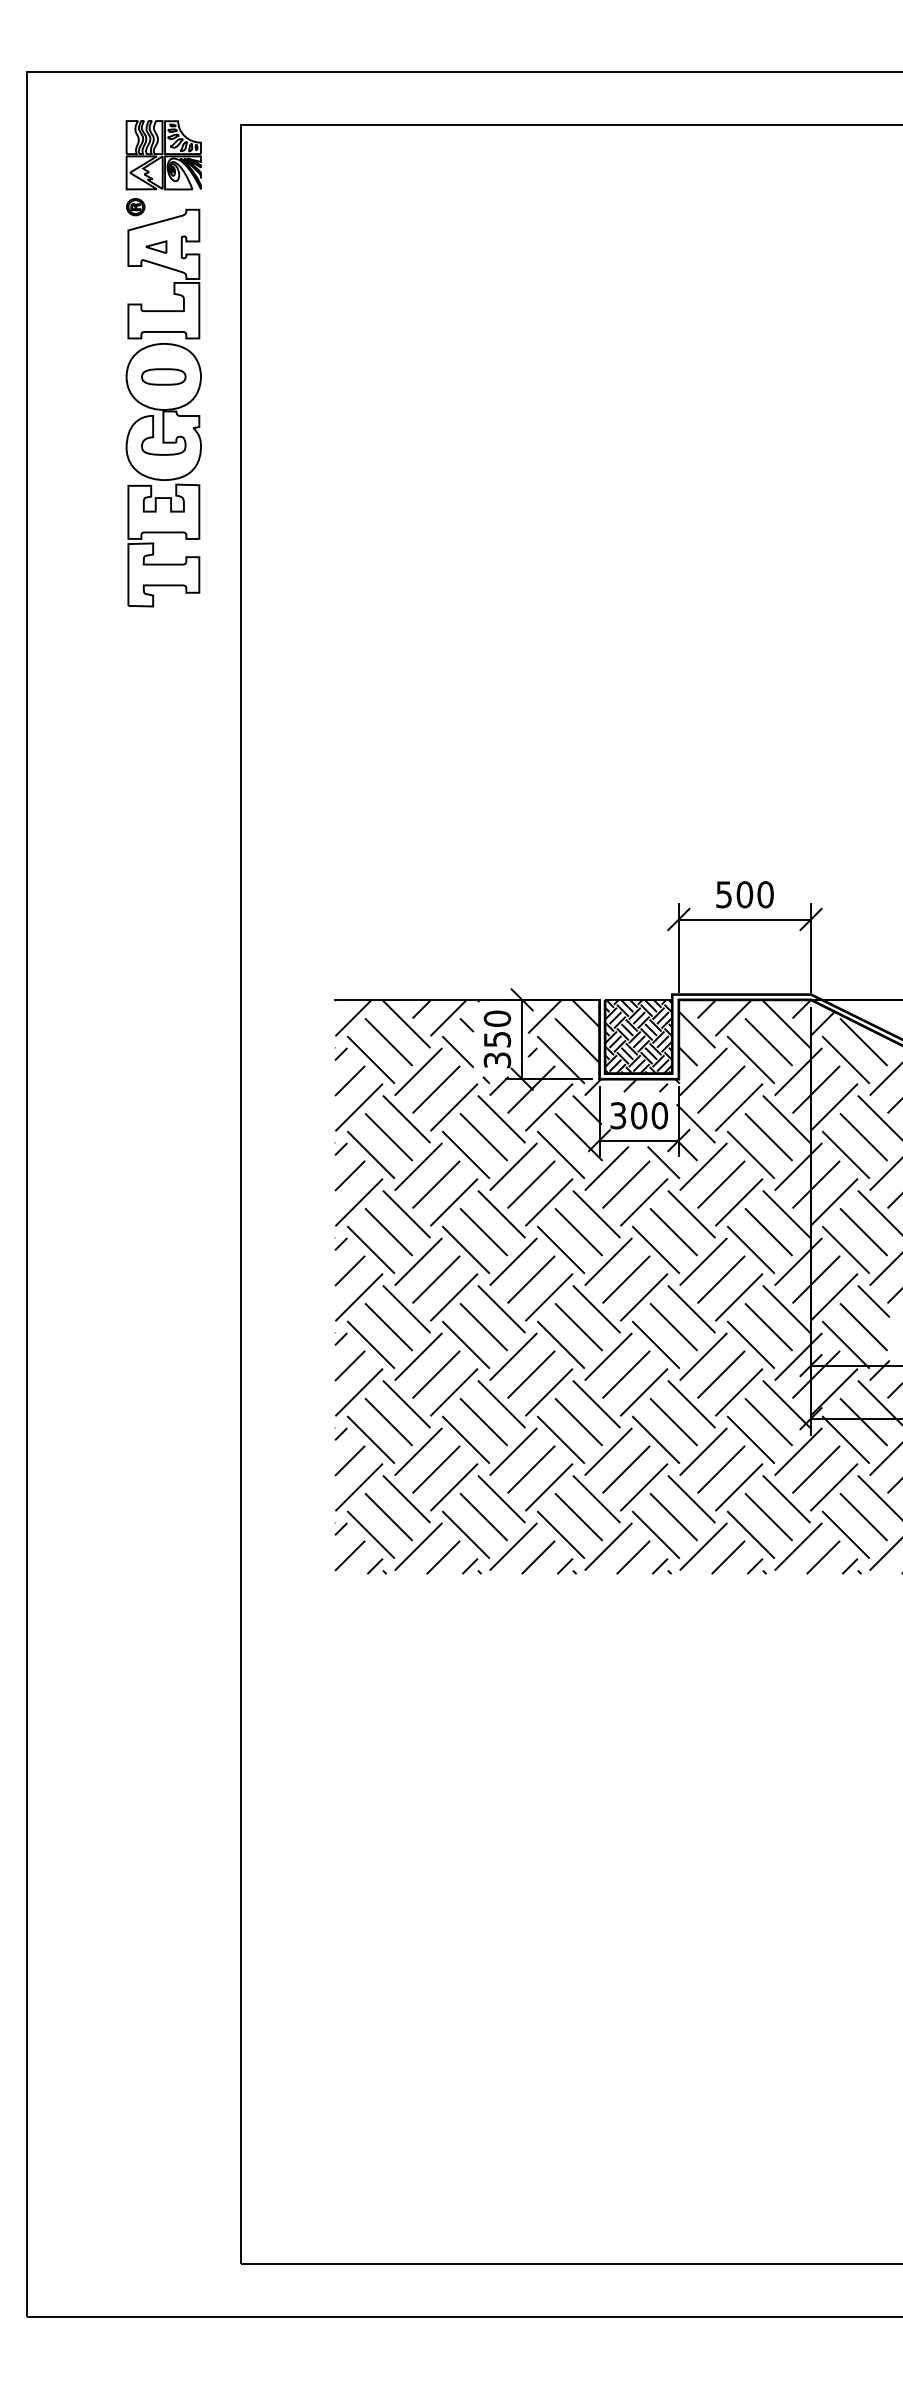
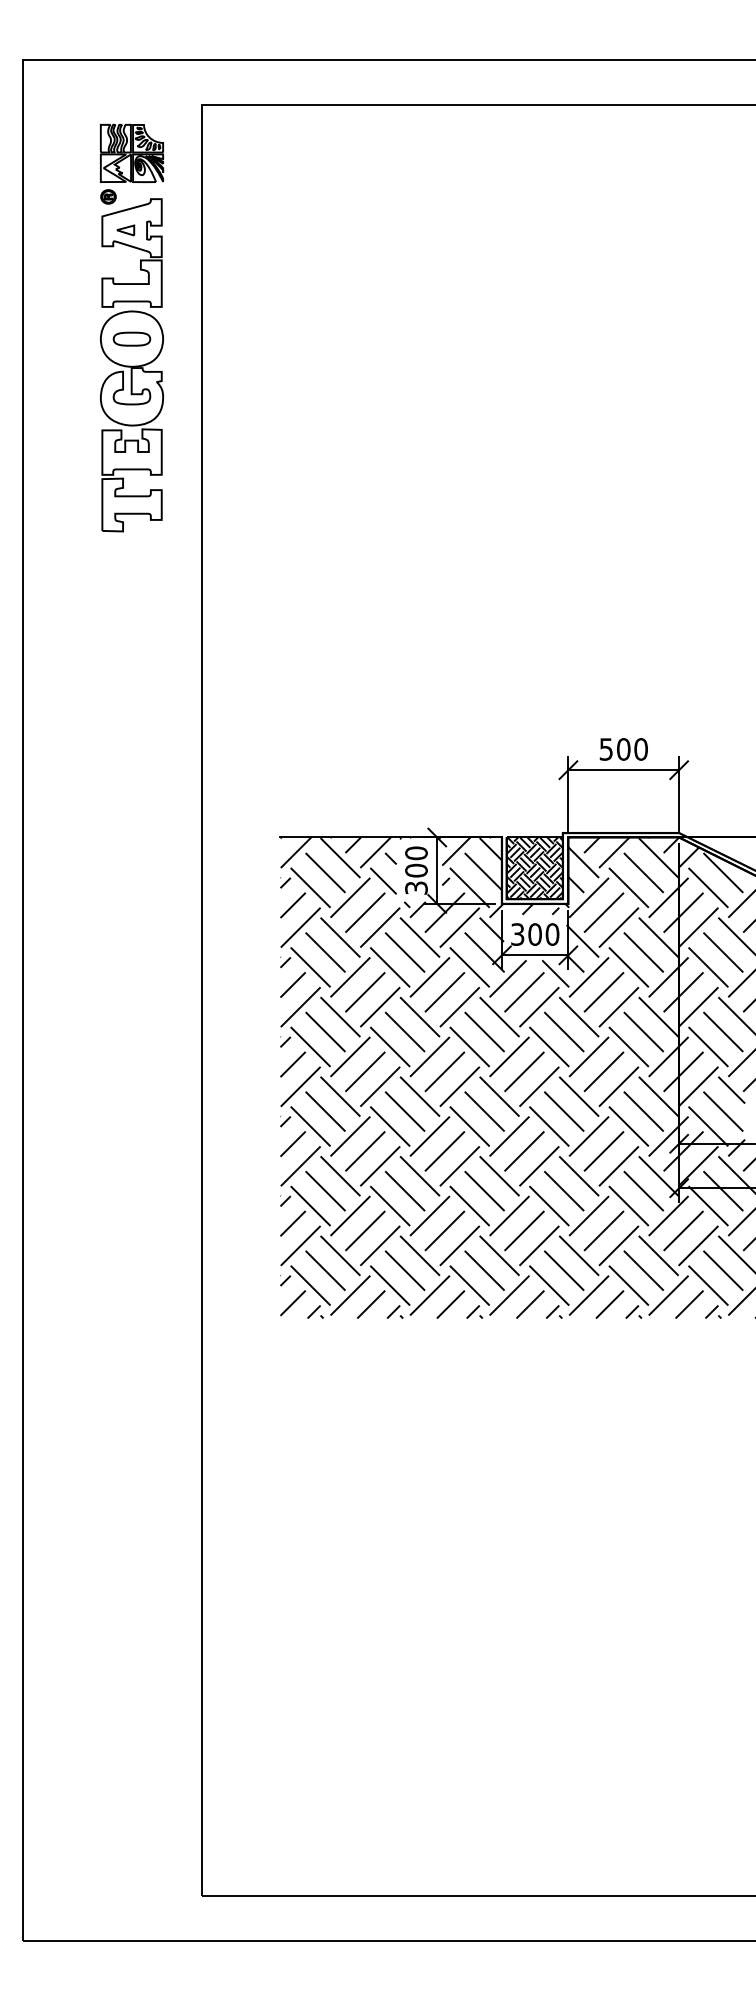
part: (163, 363) -> (131, 327), moved
text: (497, 1039) -> (416, 870), 350 -> 300

